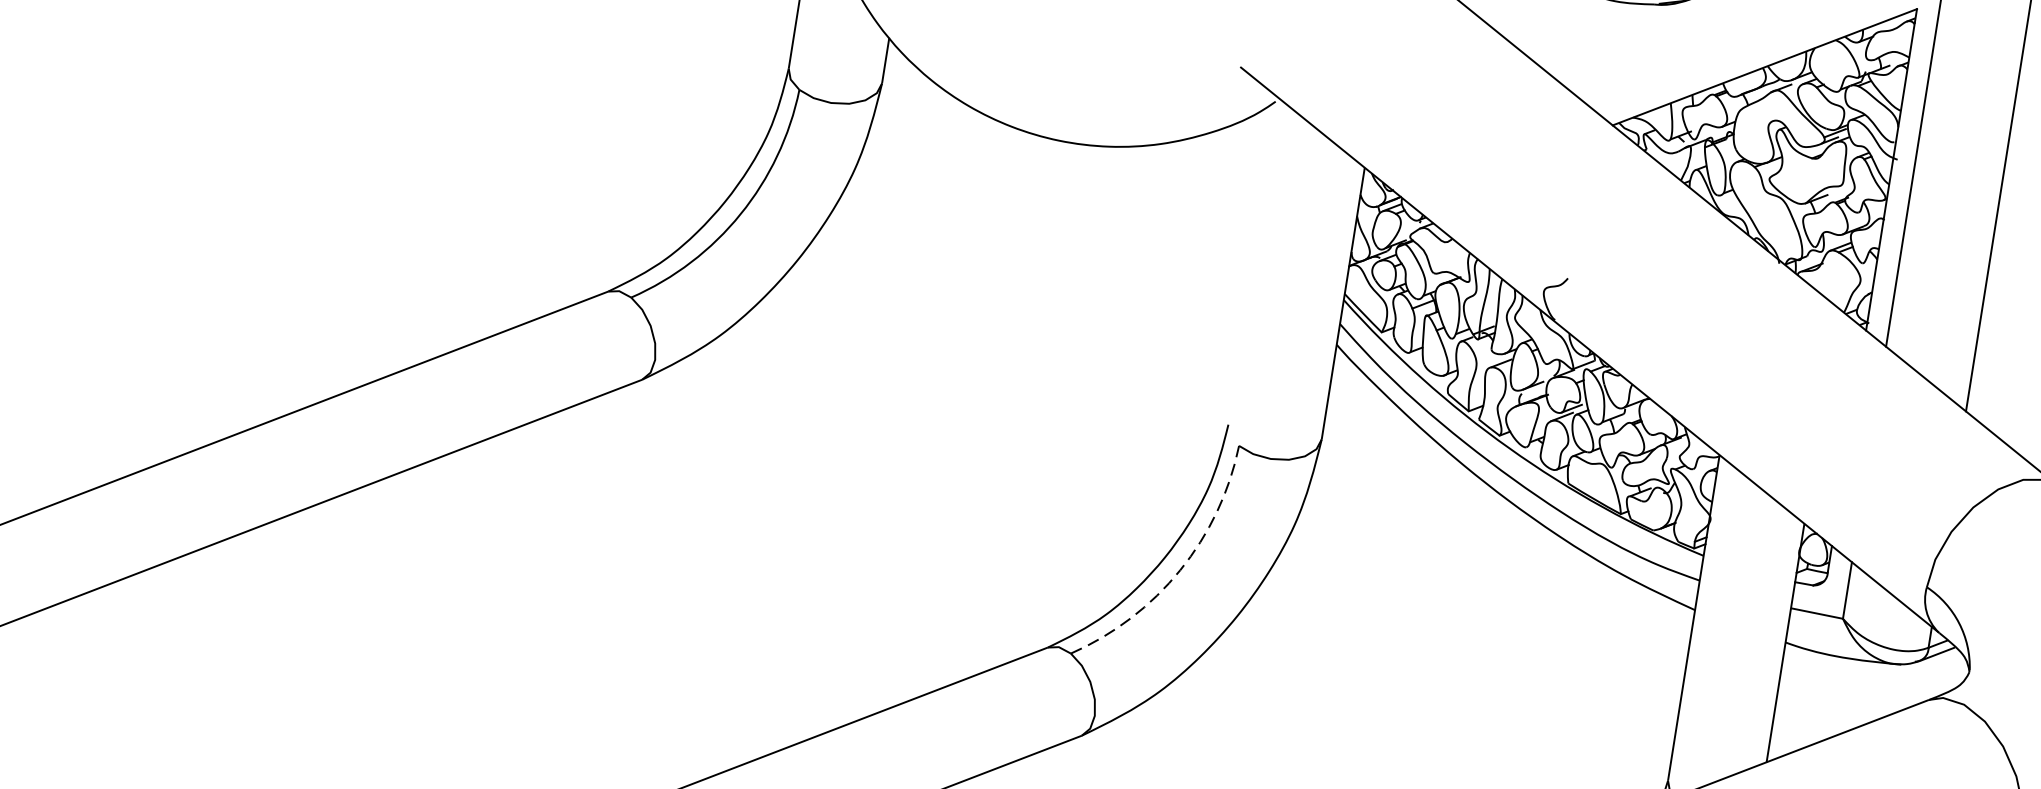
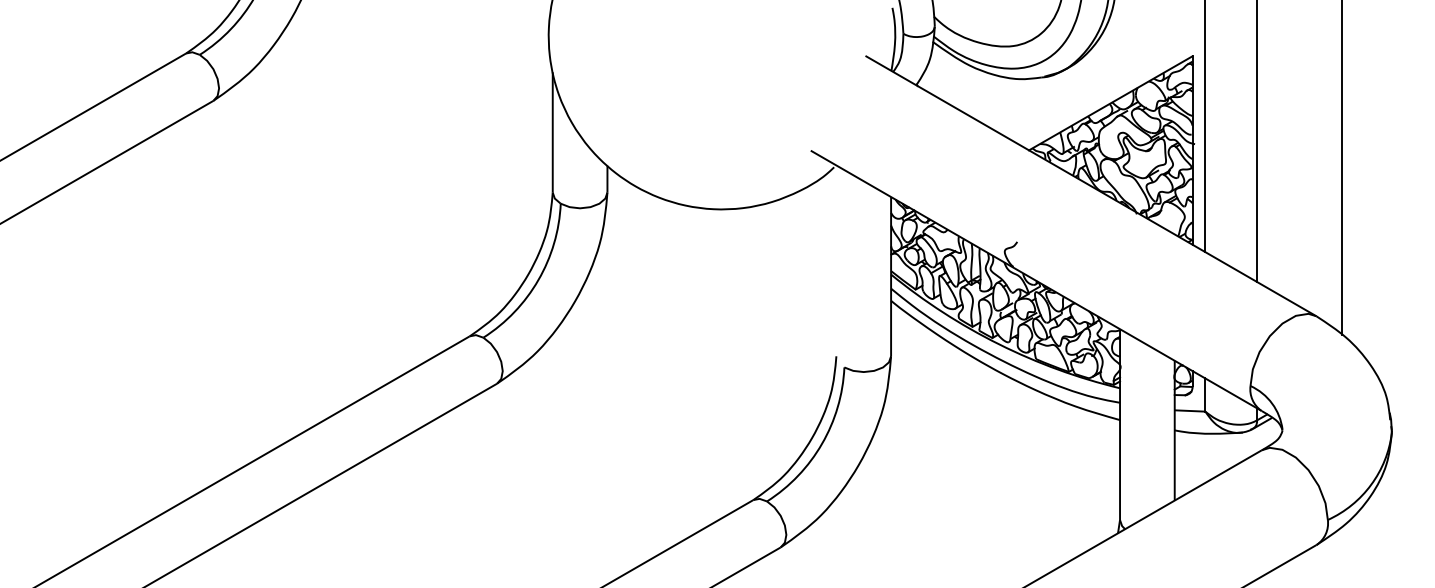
arc: (1181, 569) -> (822, 443), dashed -> solid

